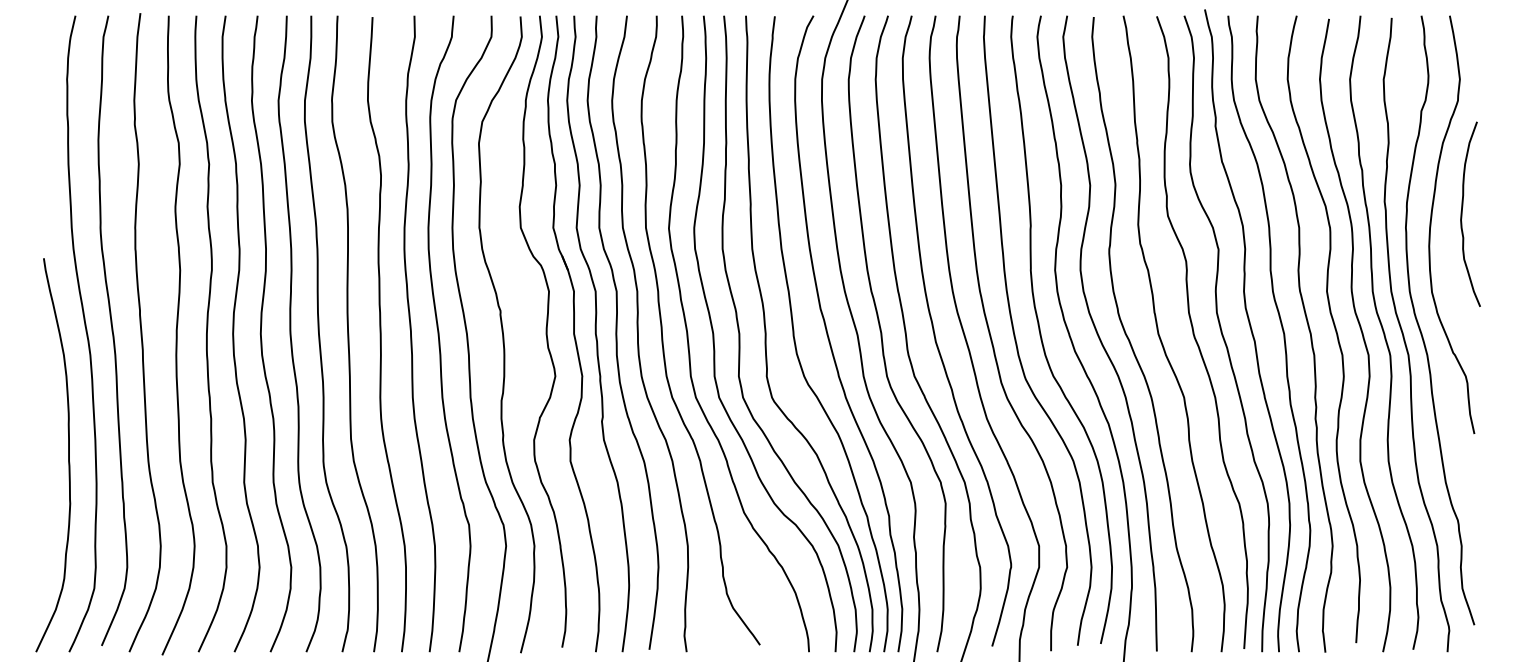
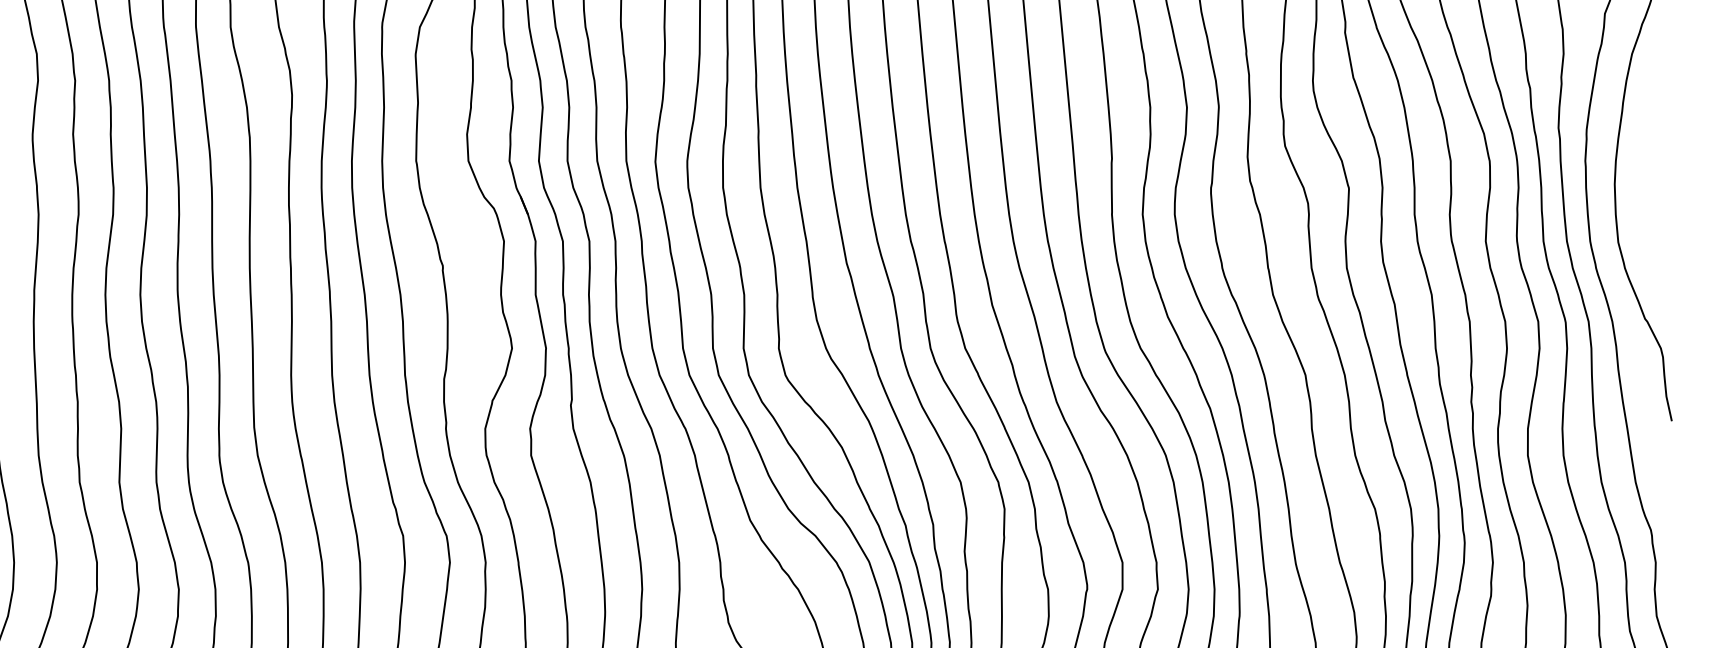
curve: (1462, 213) -> (1656, 142), removed

